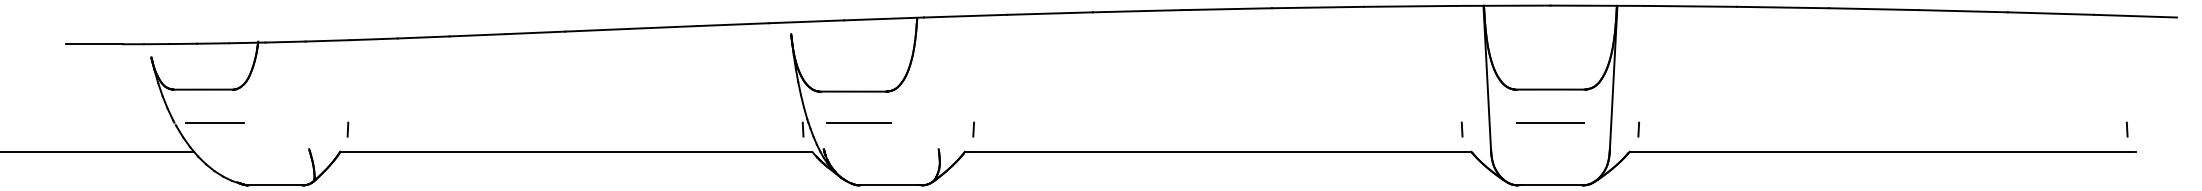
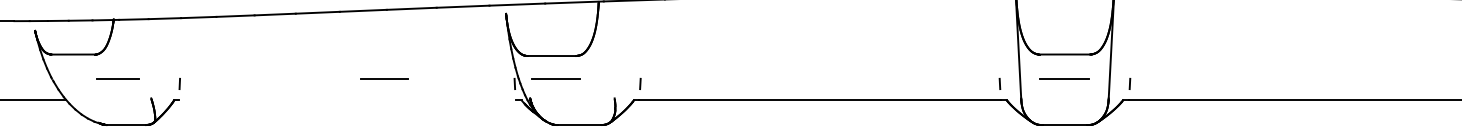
line: (214, 122) -> (117, 78), moved
line: (625, 122) -> (384, 78), added
line: (576, 151) -> (348, 100), removed

